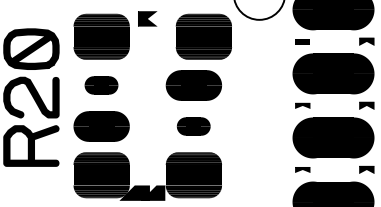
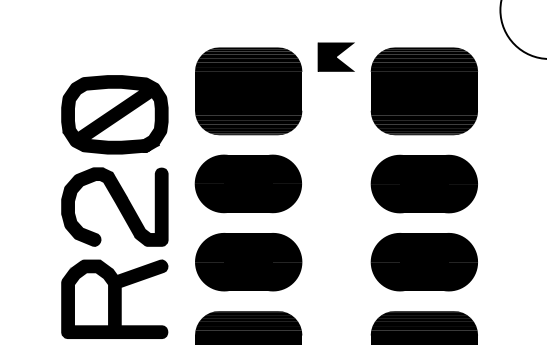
part: (203, 36) -> (423, 90), moved
part: (101, 85) -> (248, 184), size x1.67
part: (193, 126) -> (423, 262), size x1.67

